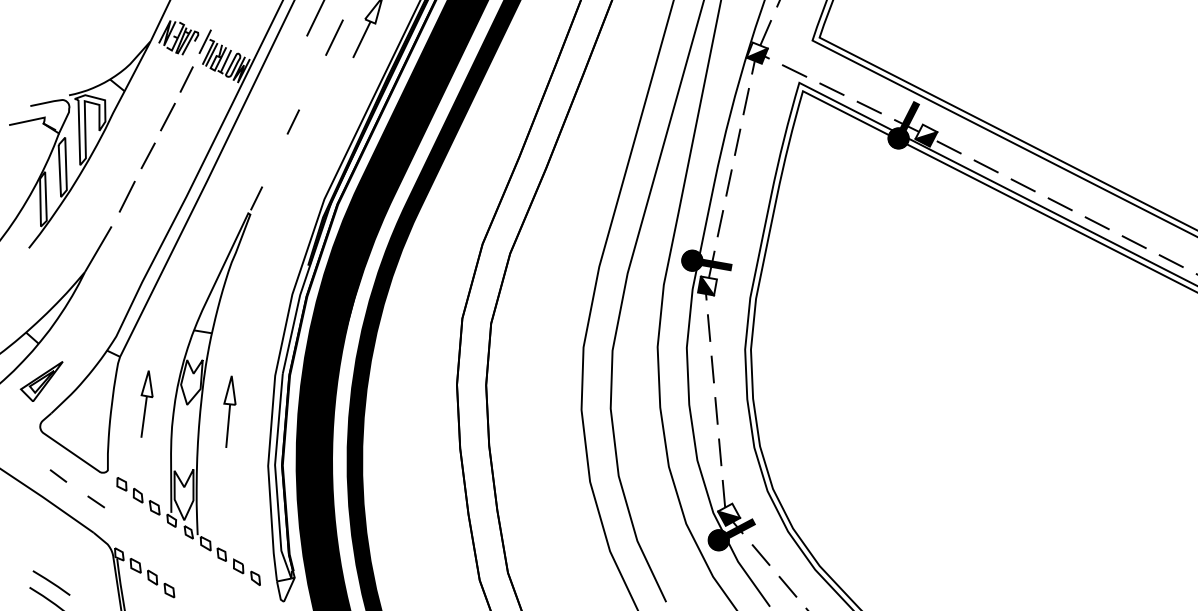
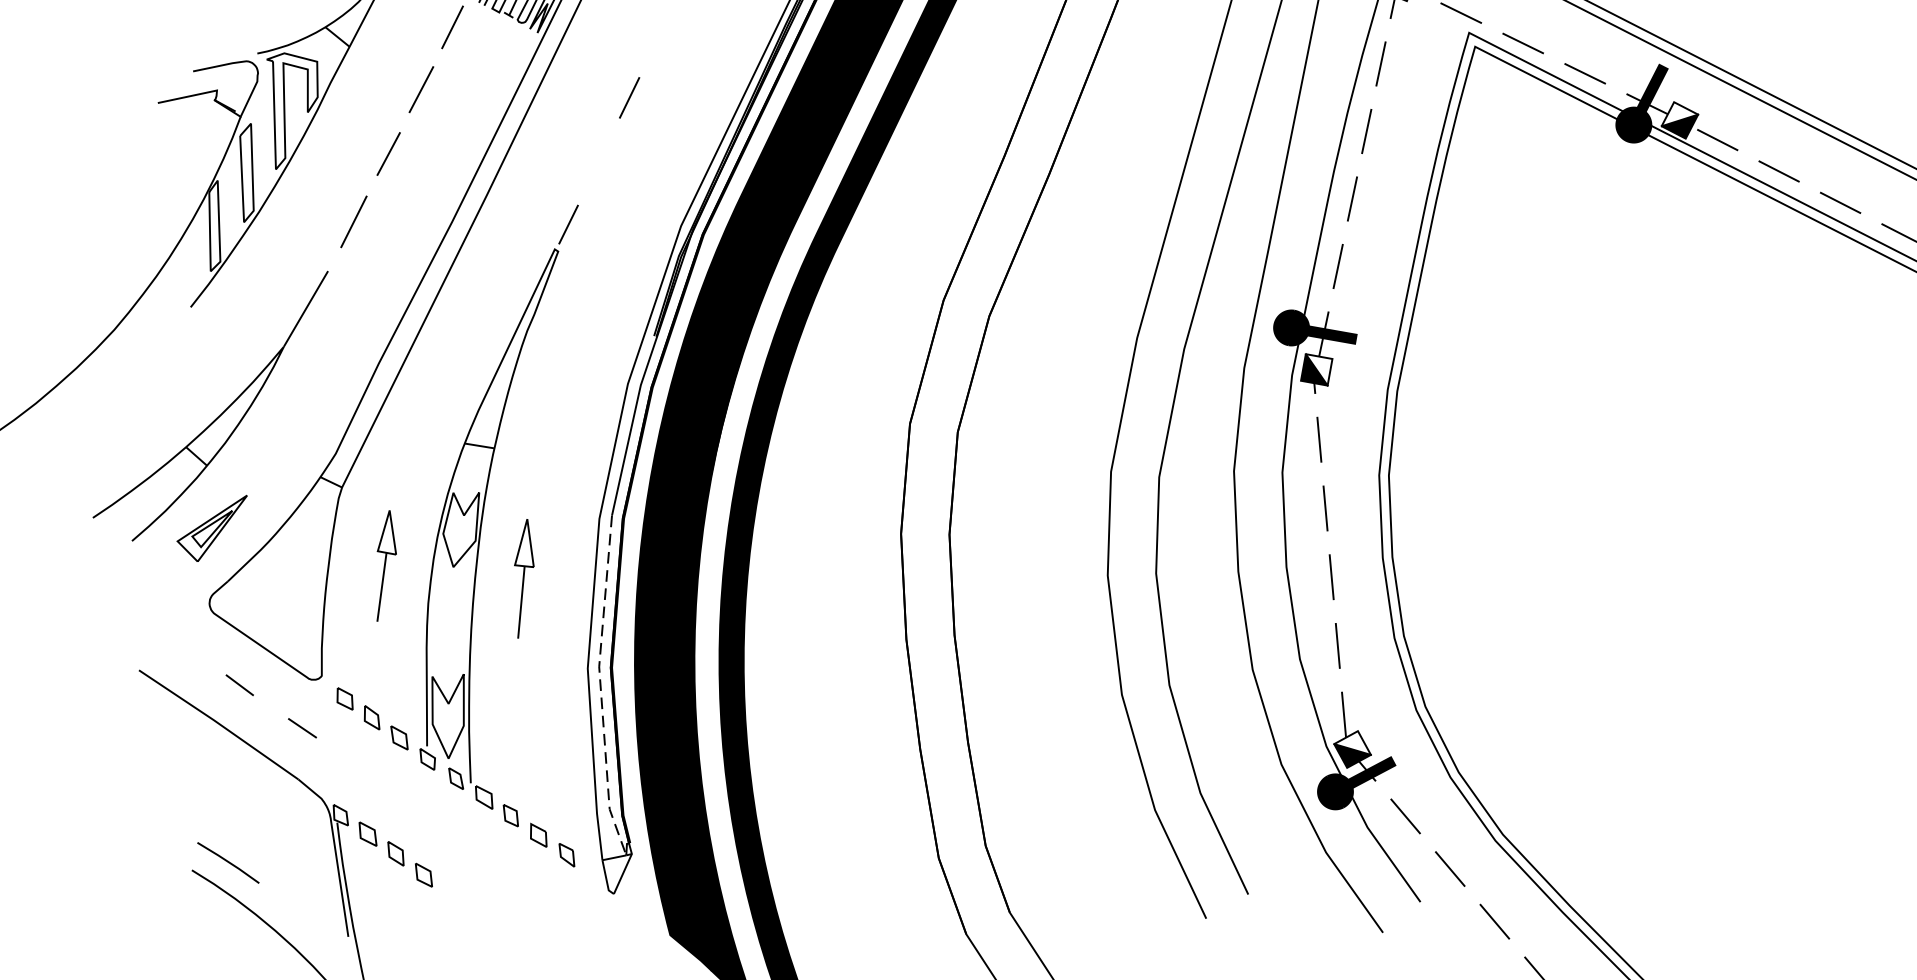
line: (276, 477) -> (601, 687), solid -> dashed

